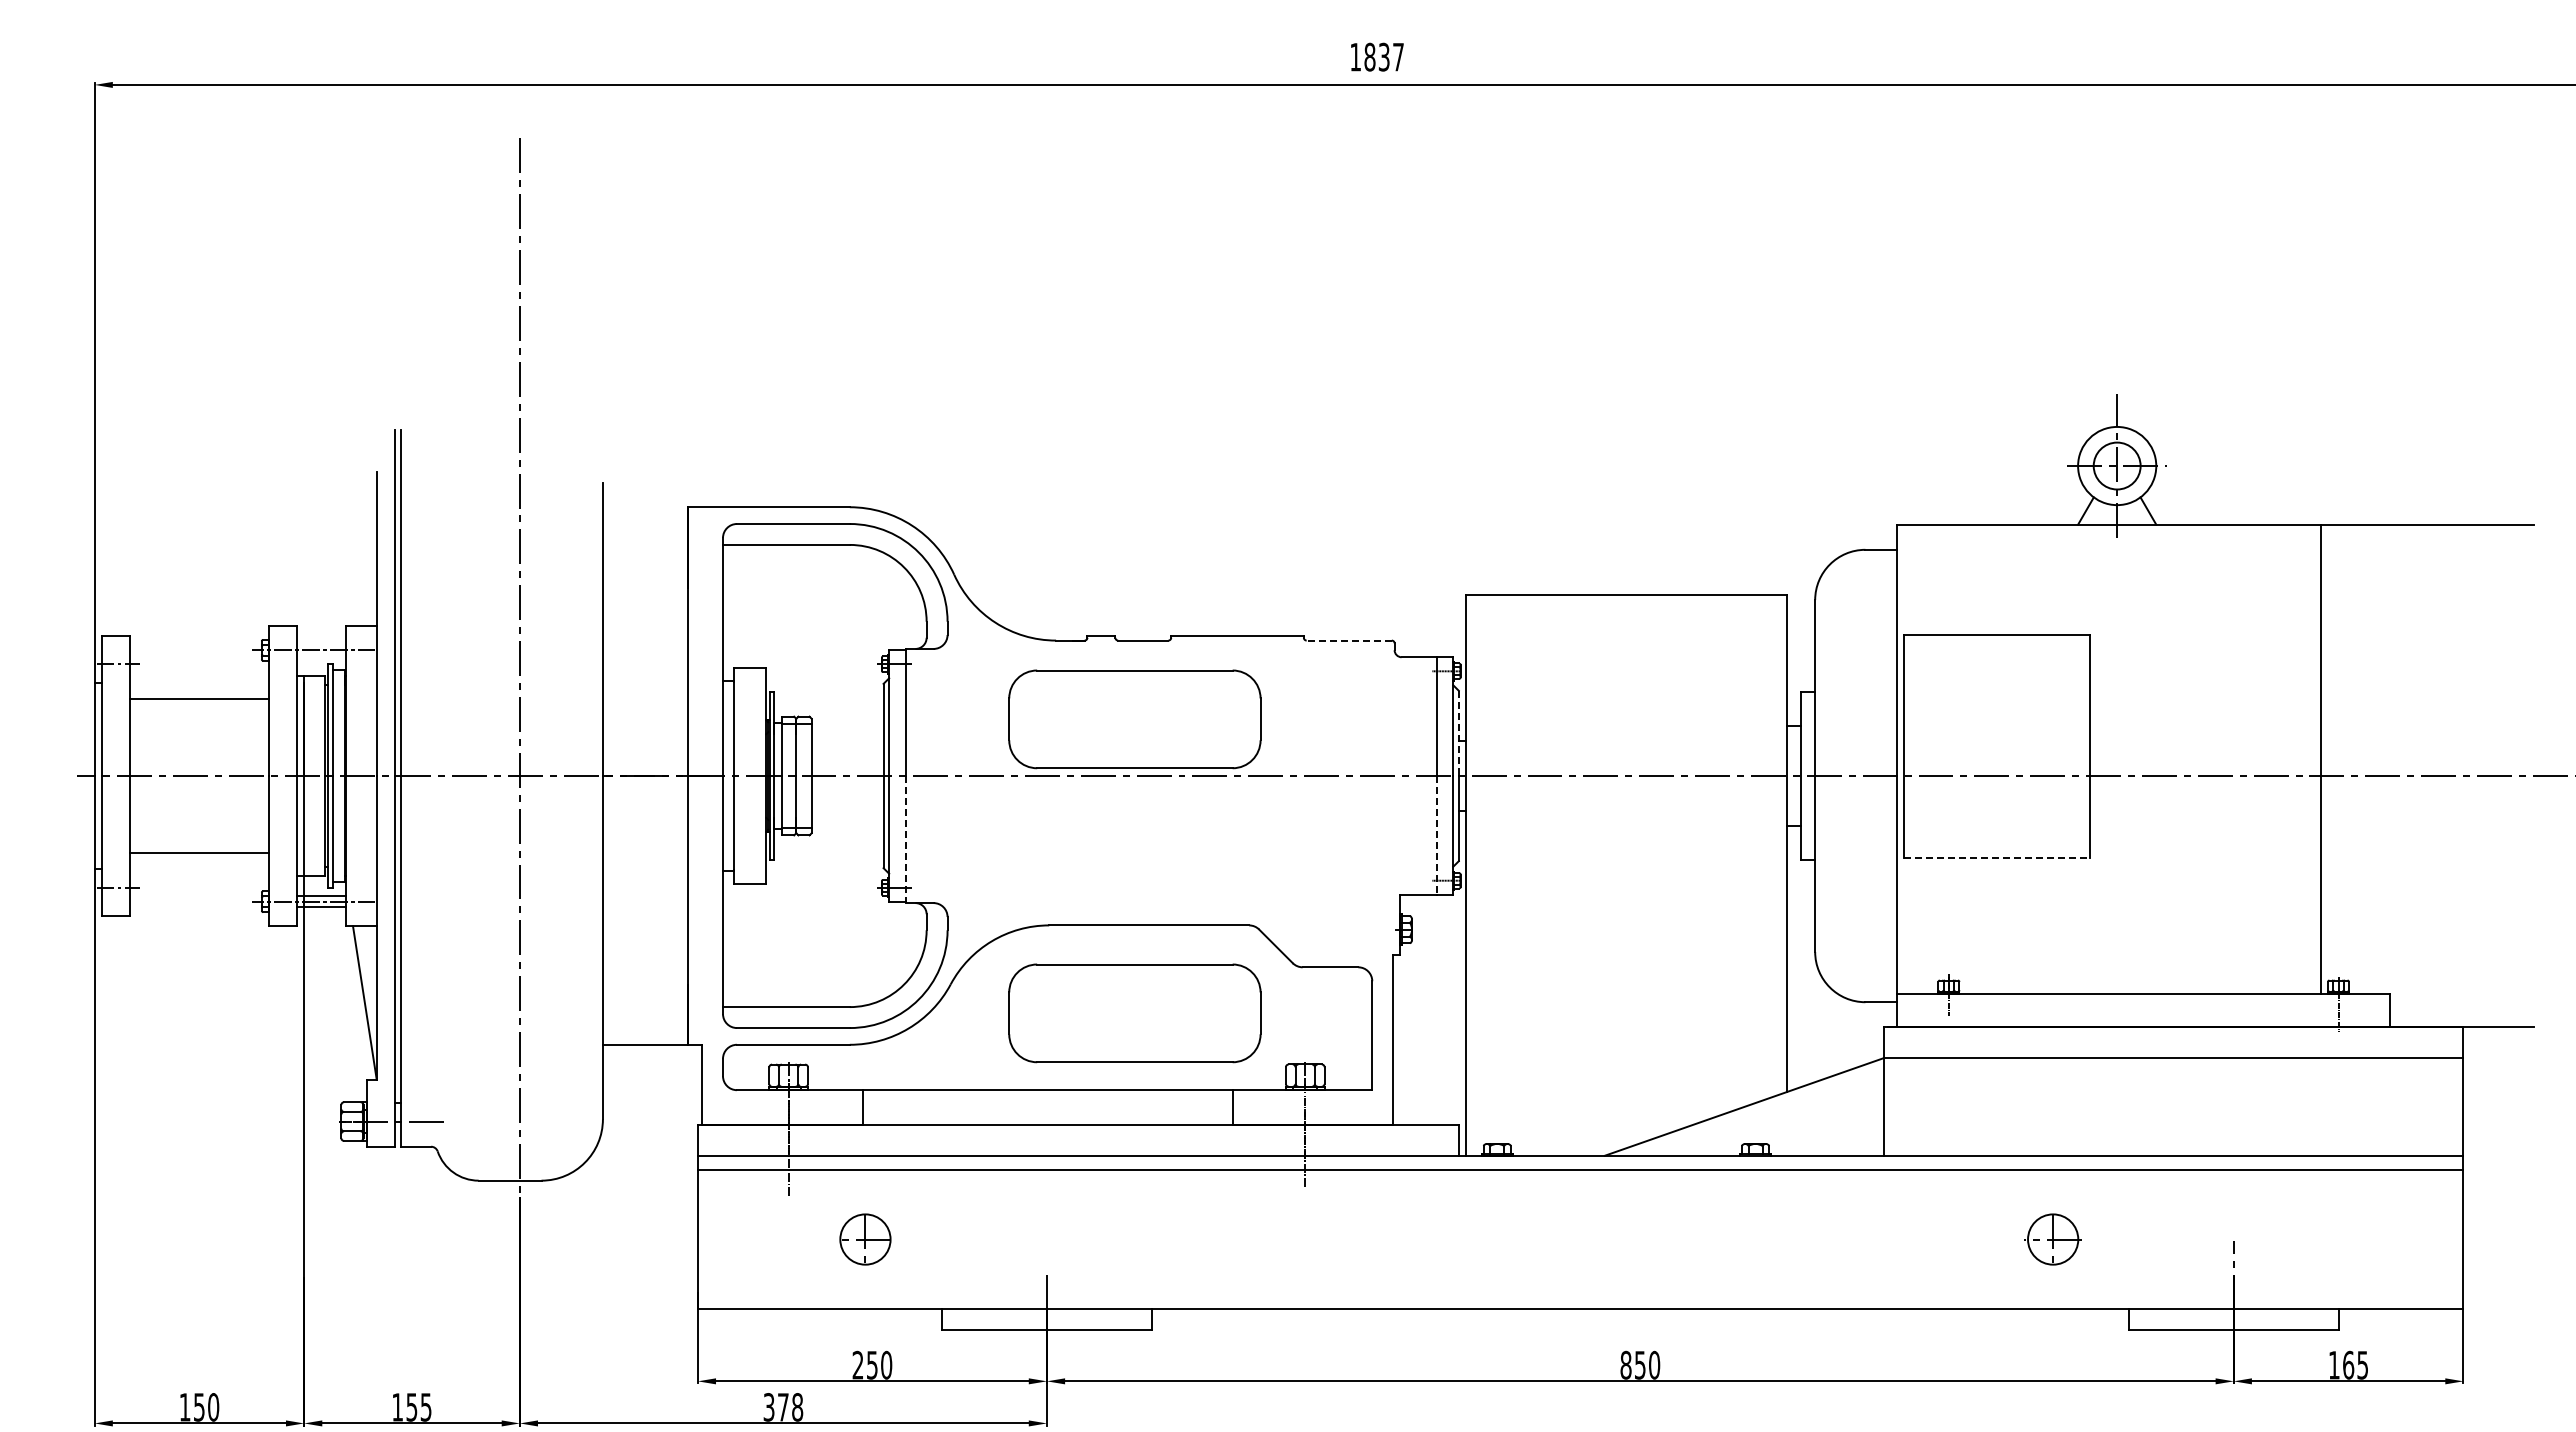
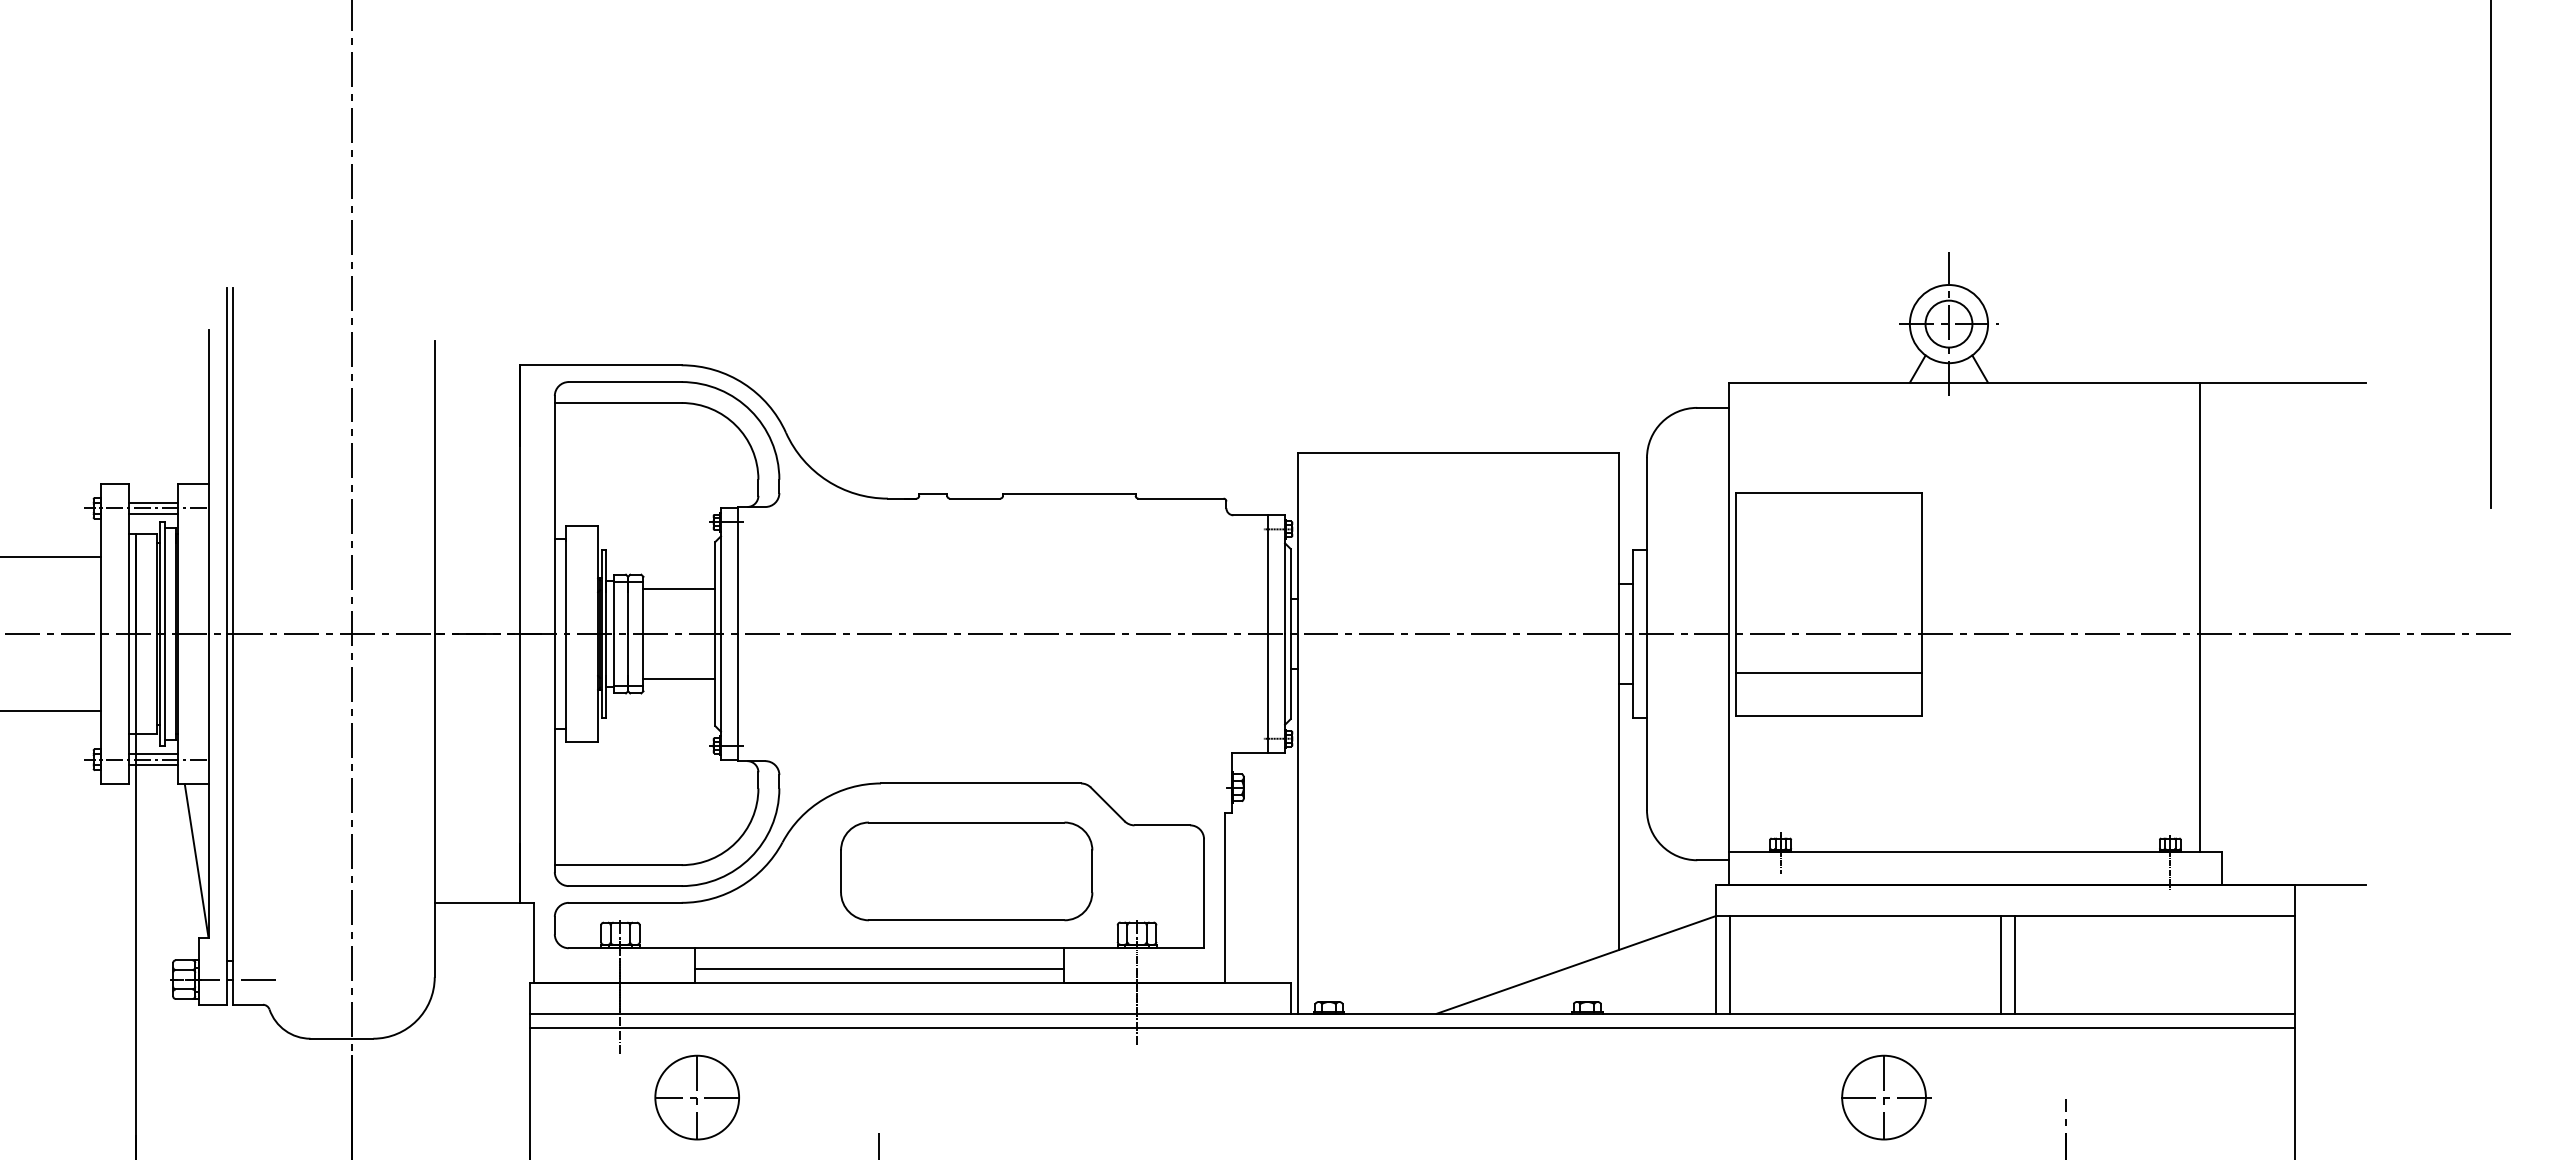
line: (1349, 640) -> (1181, 498), dashed -> solid
line: (321, 644) -> (153, 502), added
line: (321, 655) -> (153, 513), added
part: (1134, 719) -> (966, 577), removed
line: (847, 731) -> (679, 589), added
line: (1458, 733) -> (1290, 591), dashed -> solid
line: (2320, 758) -> (2200, 616), moved
line: (1996, 815) -> (1828, 673), added
line: (847, 820) -> (679, 678), added
line: (1436, 835) -> (1268, 693), dashed -> solid
line: (905, 839) -> (737, 697), dashed -> solid
line: (1997, 858) -> (1829, 716), dashed -> solid
line: (1897, 1106) -> (1729, 964), added
line: (2168, 1106) -> (2000, 964), added
line: (2182, 1106) -> (2014, 964), added
line: (1047, 1111) -> (879, 969), added
part: (865, 1239) -> (697, 1097), size x1.67
part: (2054, 1239) -> (1886, 1097), size x1.67

